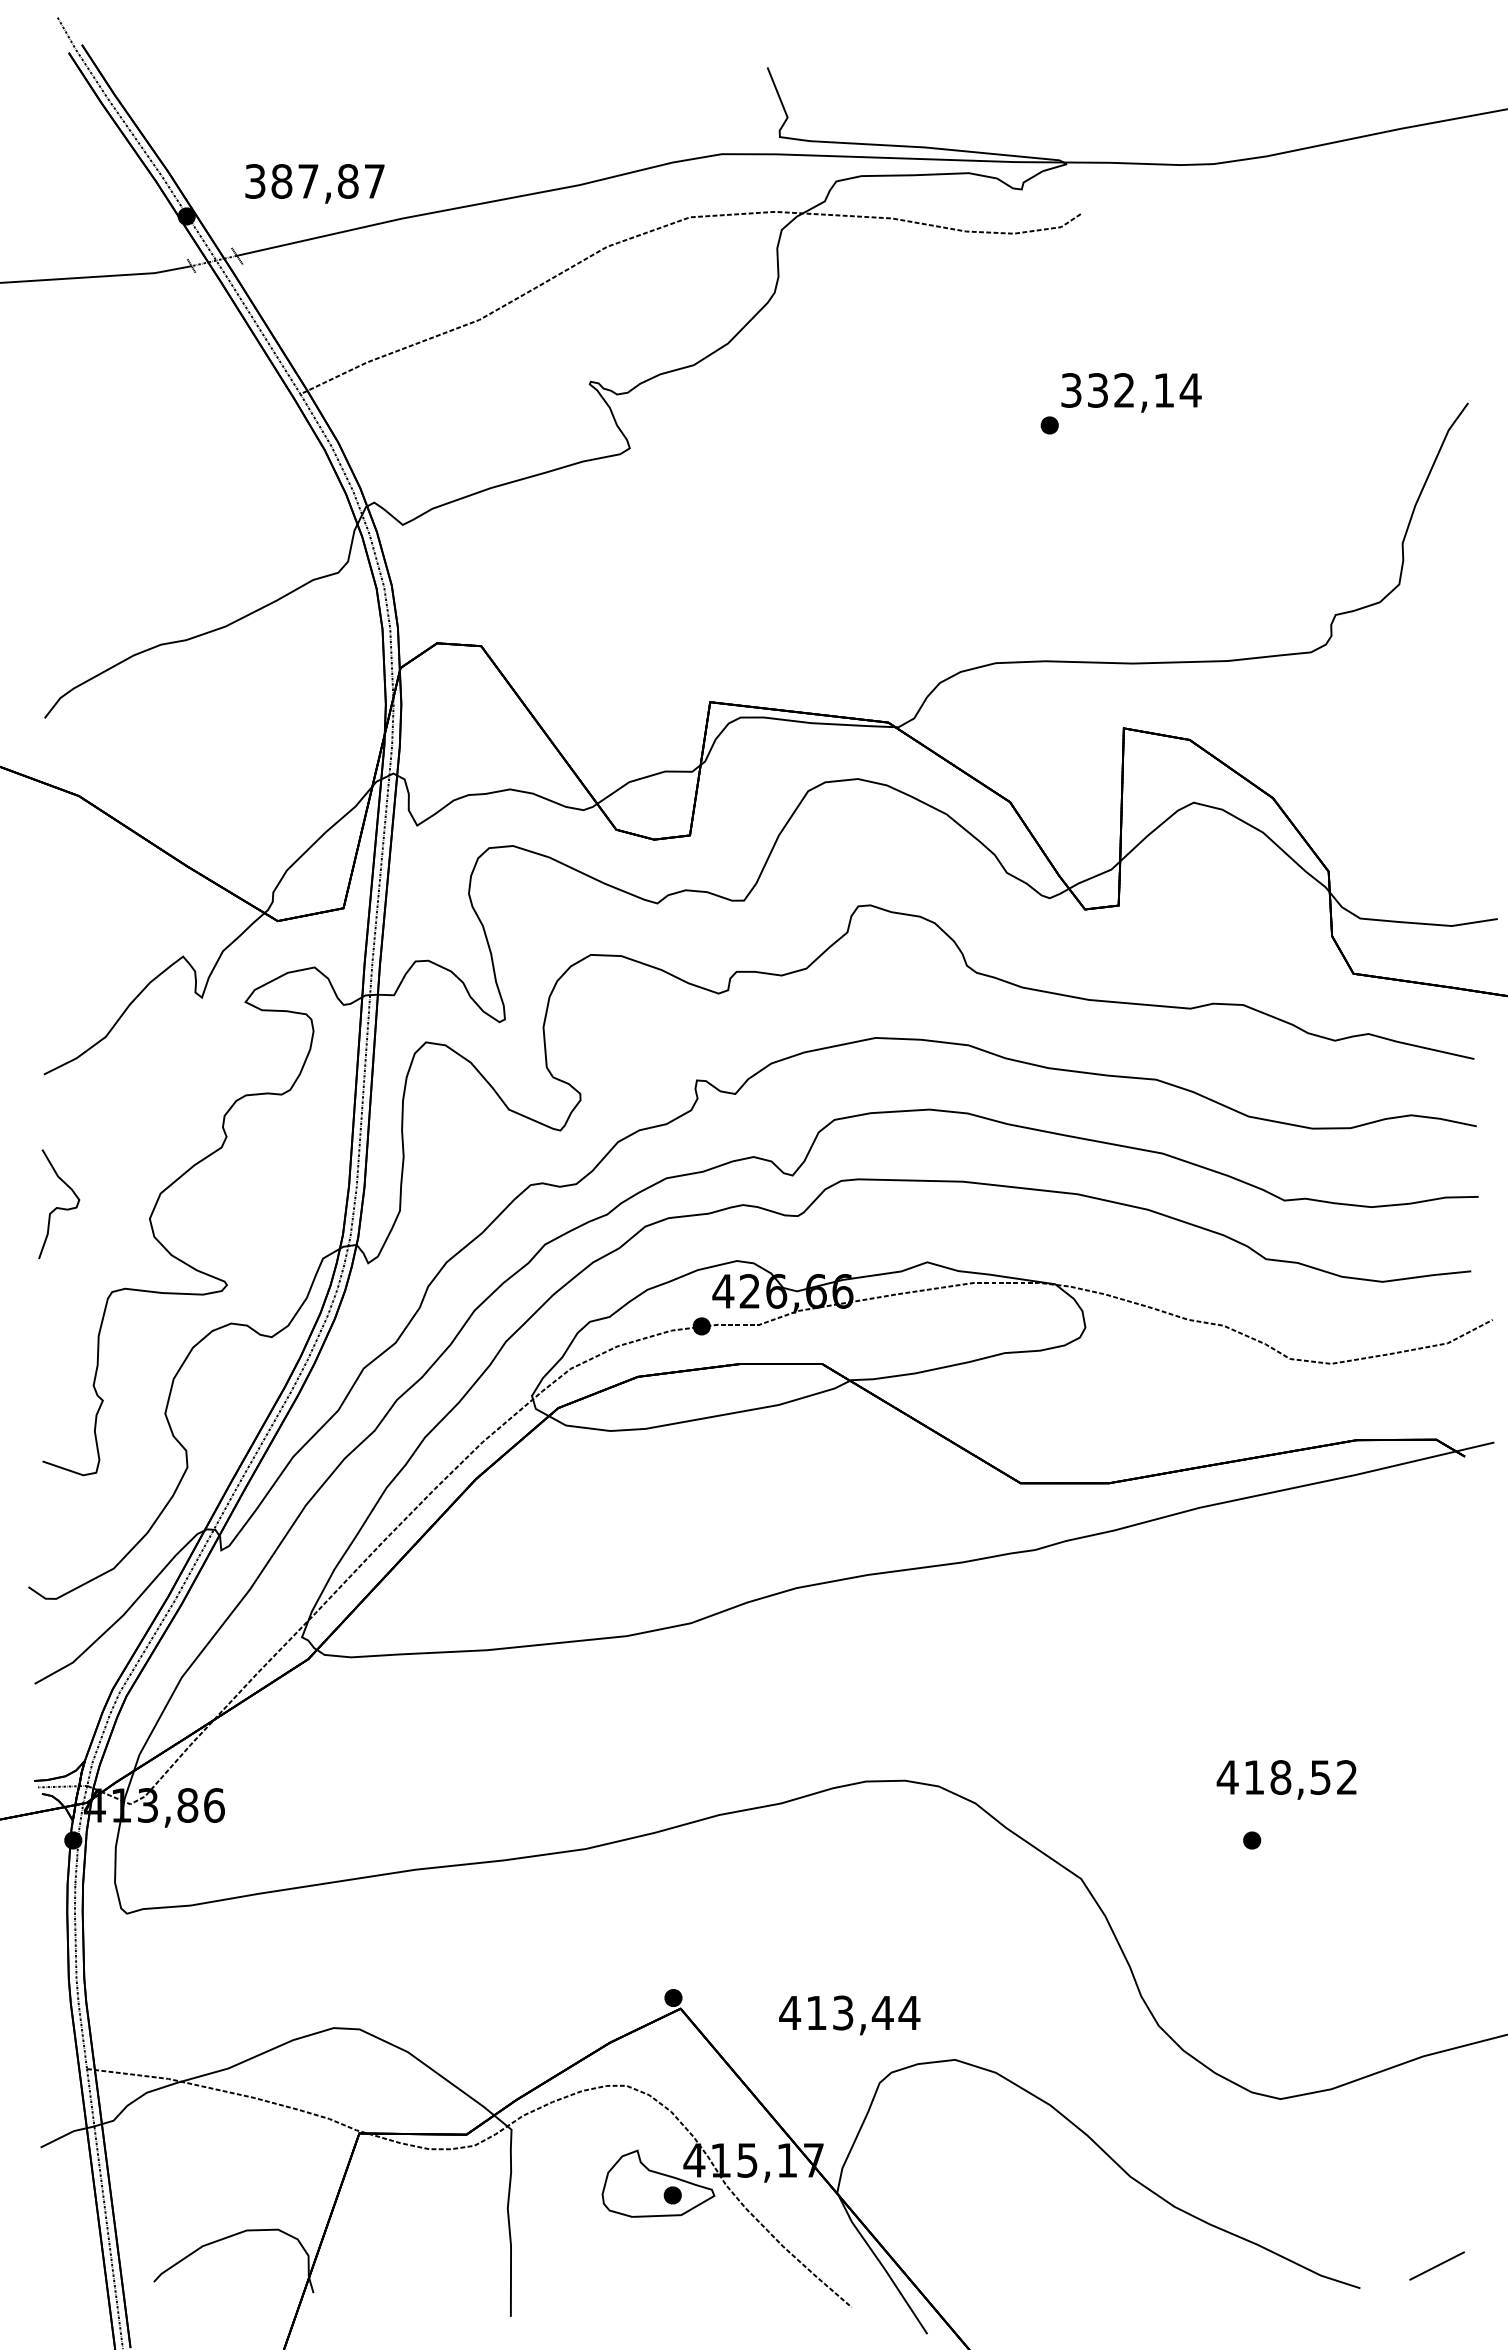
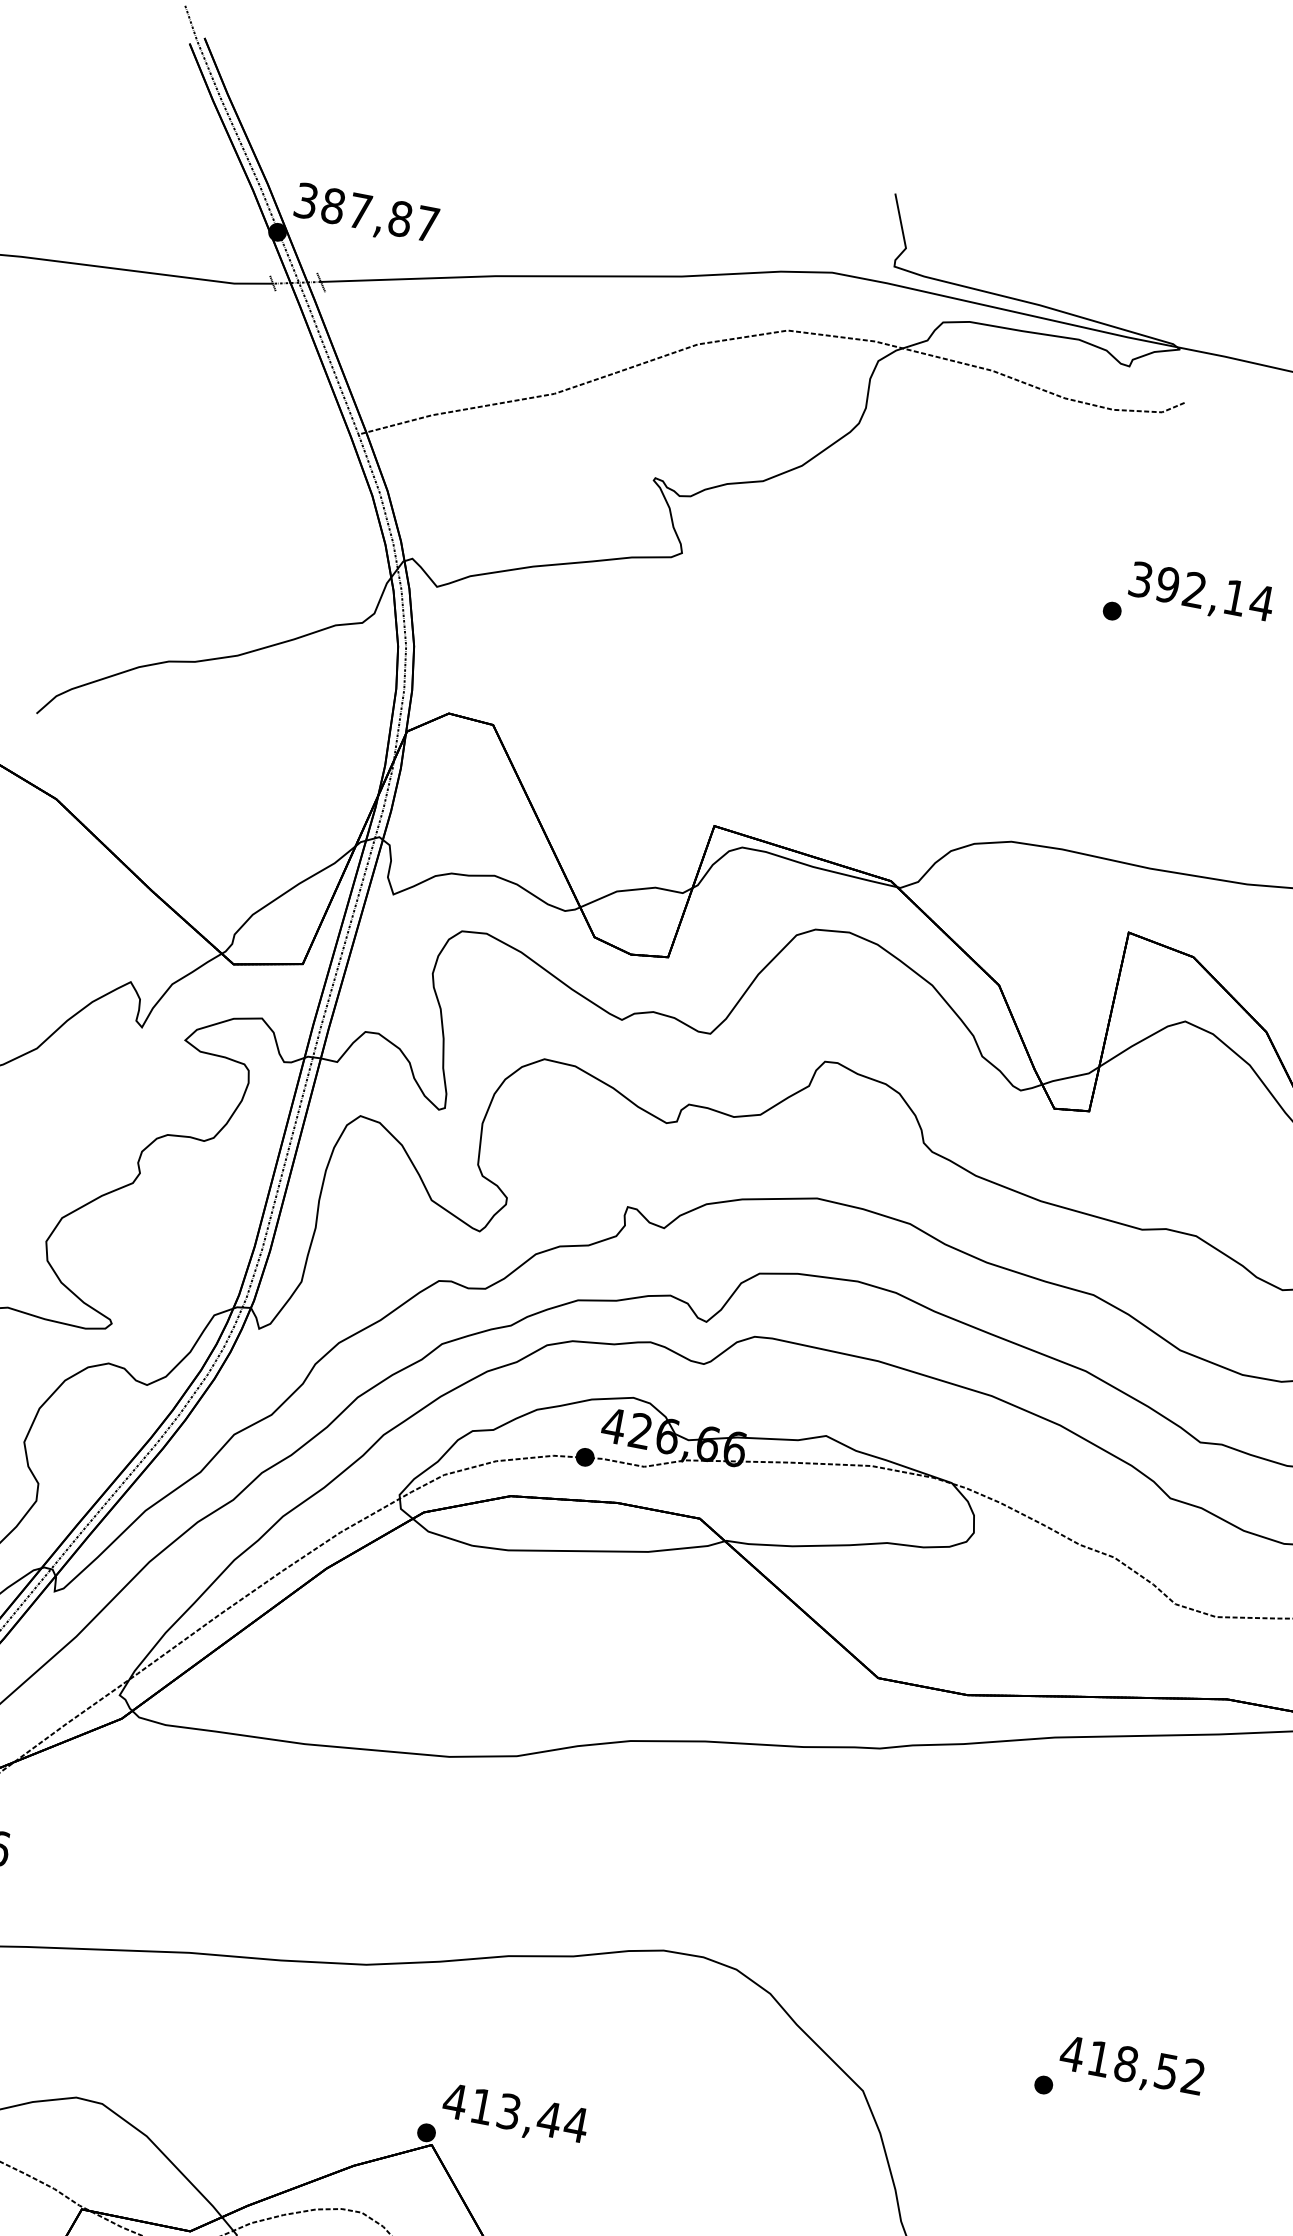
text: (314, 183) -> (365, 214), moved
text: (1097, 390) -> (1167, 584), 332,14 -> 392,14
text: (1286, 1779) -> (1131, 2067), moved
text: (849, 2015) -> (515, 2115), moved

